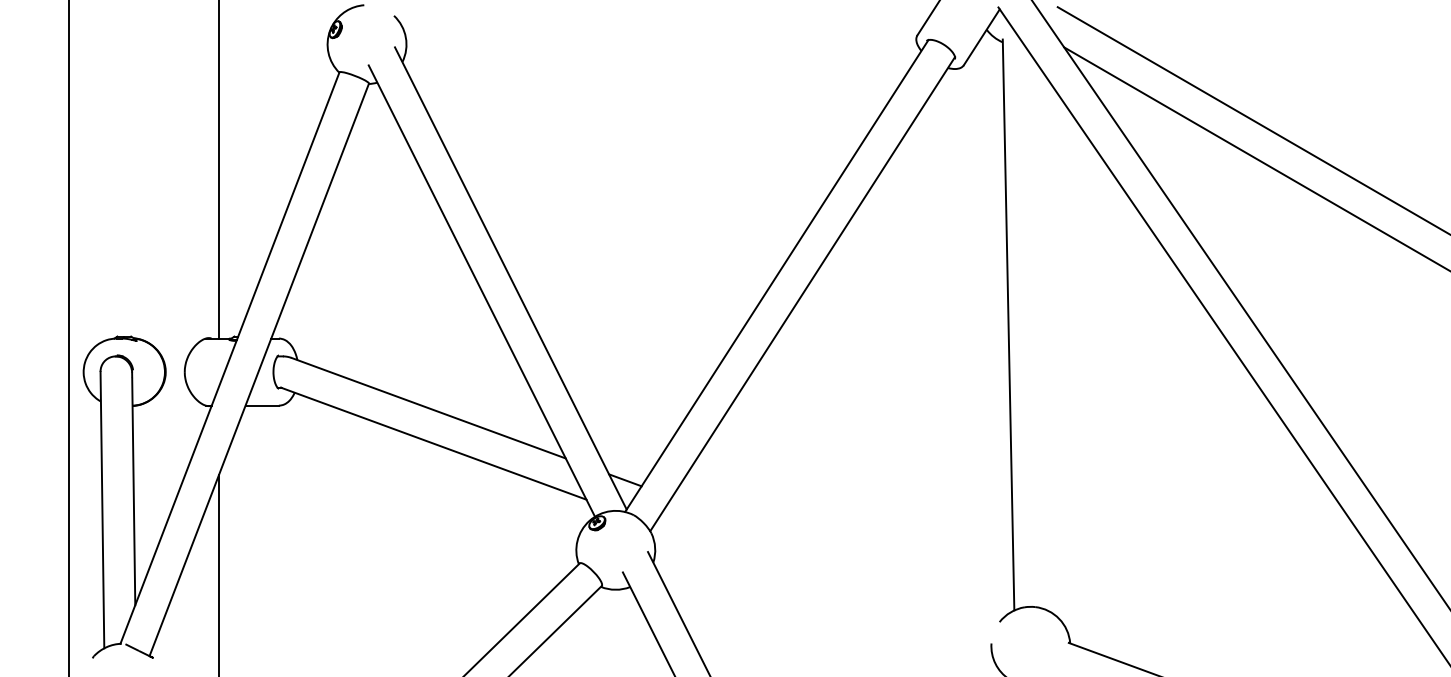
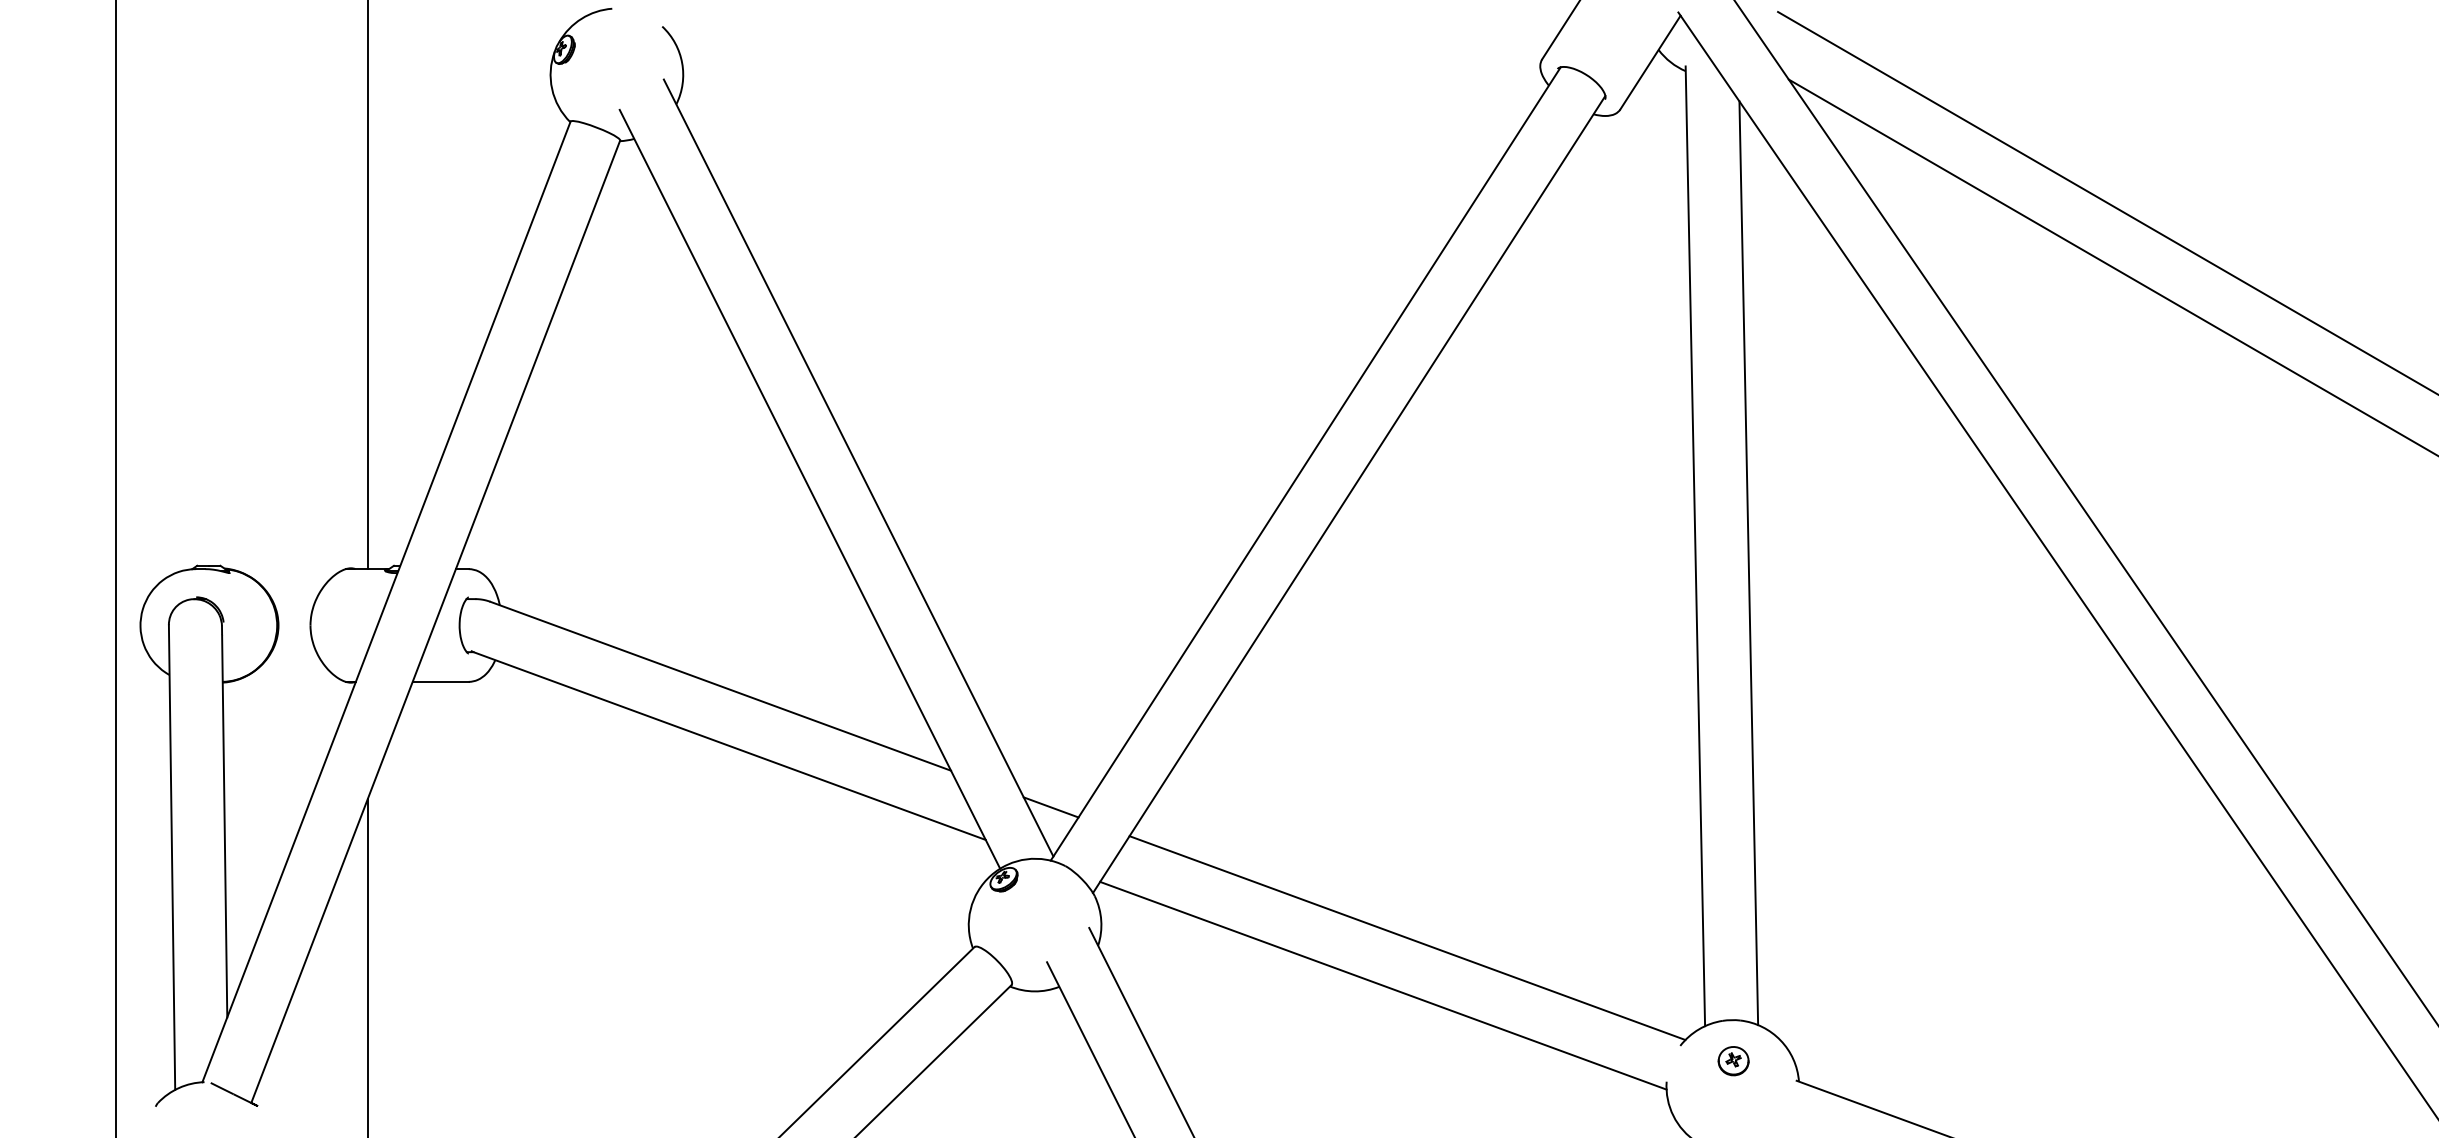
line: (1039, 334) -> (1747, 562), added
line: (837, 557) -> (1407, 937), added
line: (822, 586) -> (1382, 985), added
part: (1031, 631) -> (1733, 1061), added

